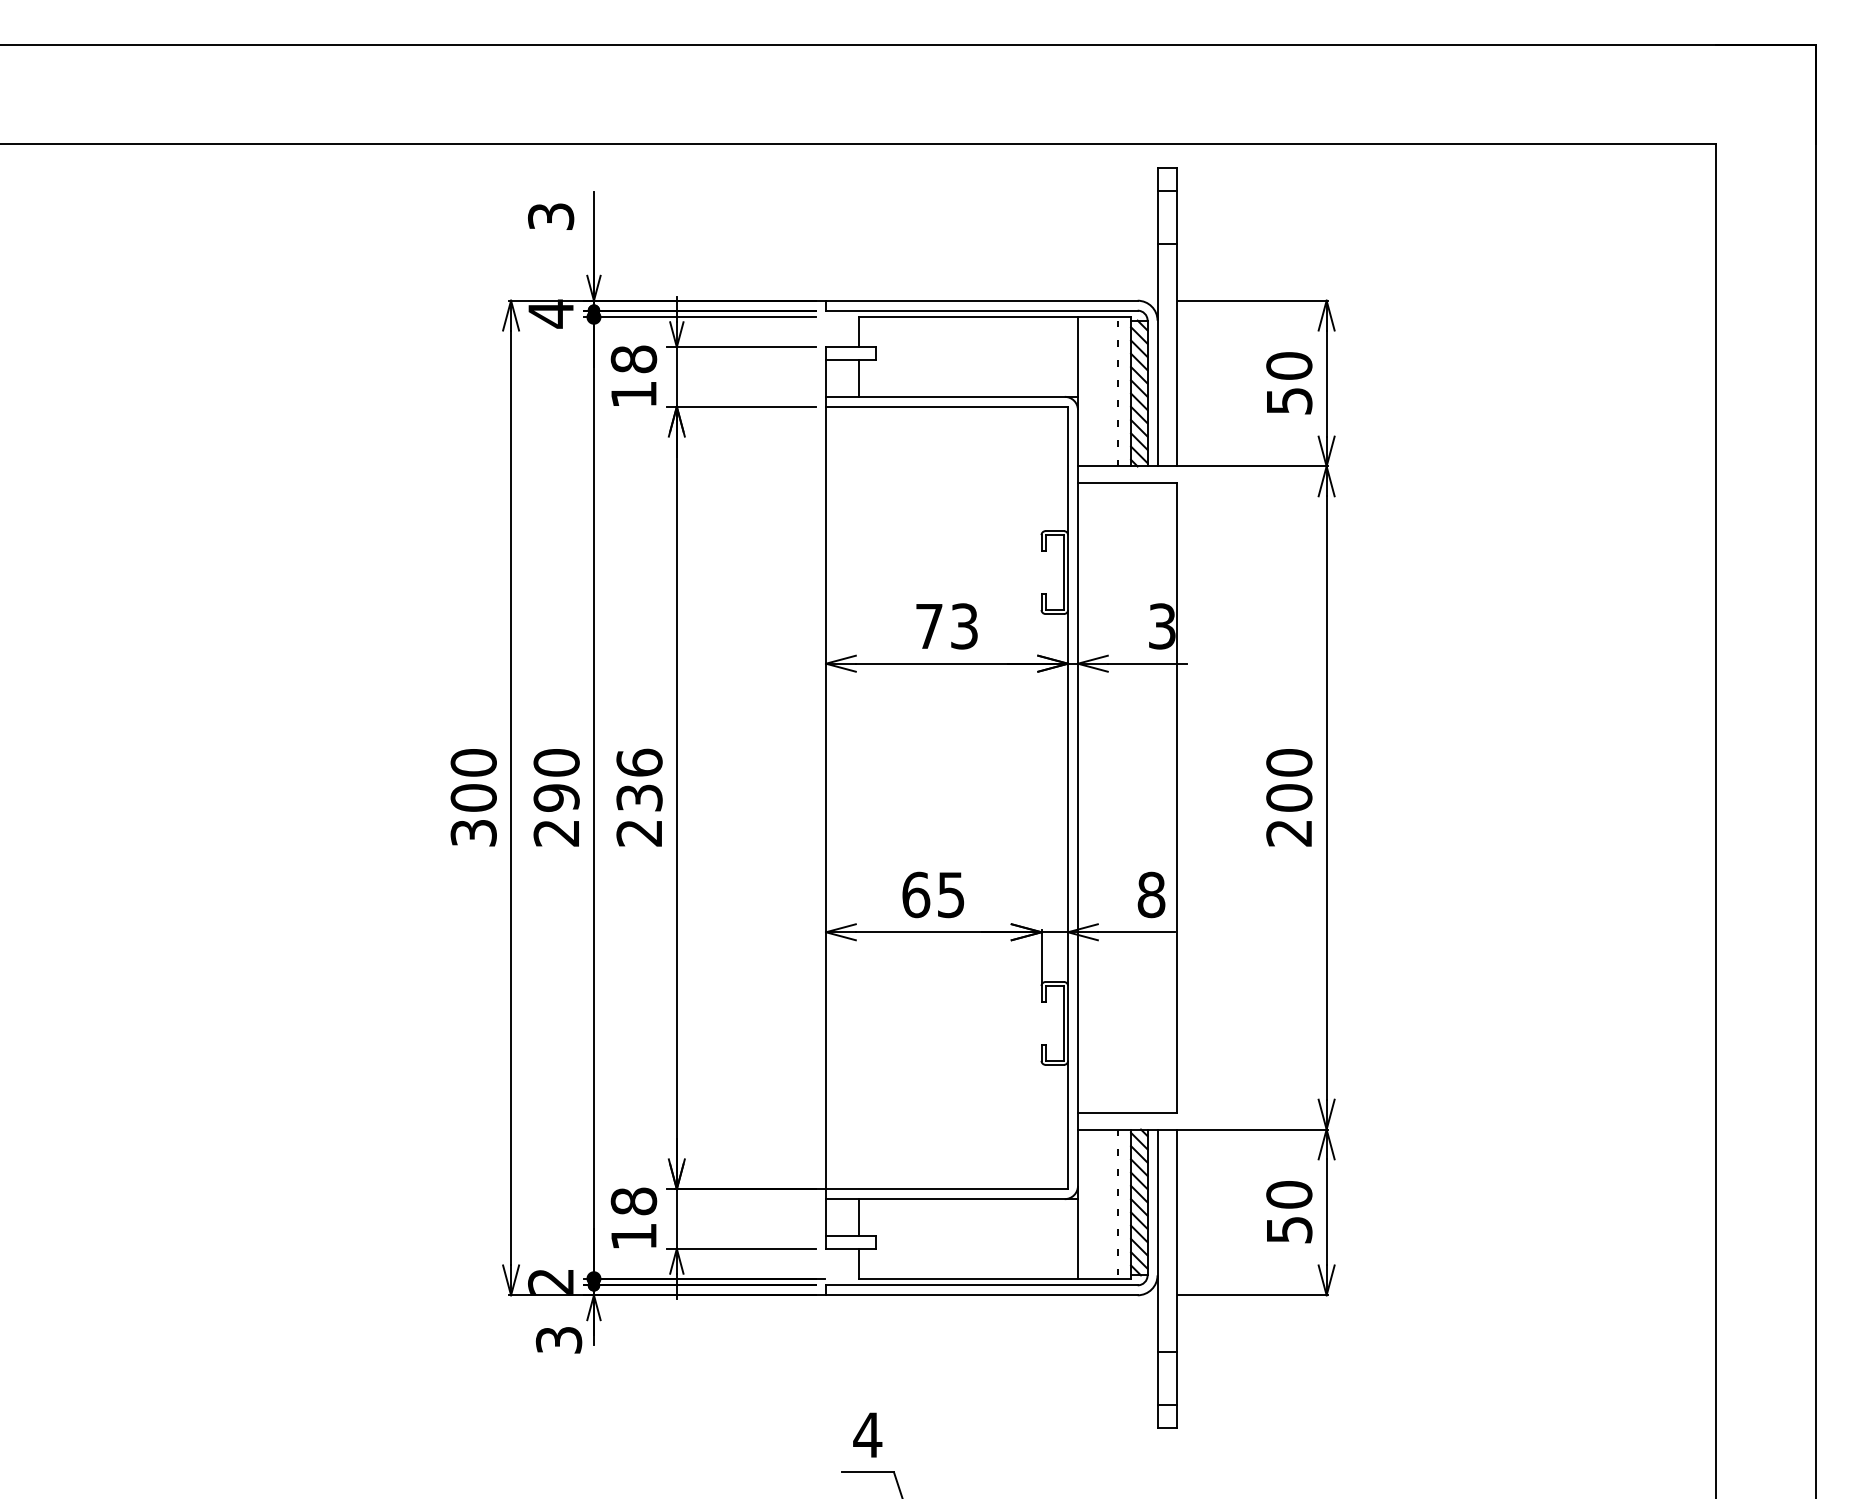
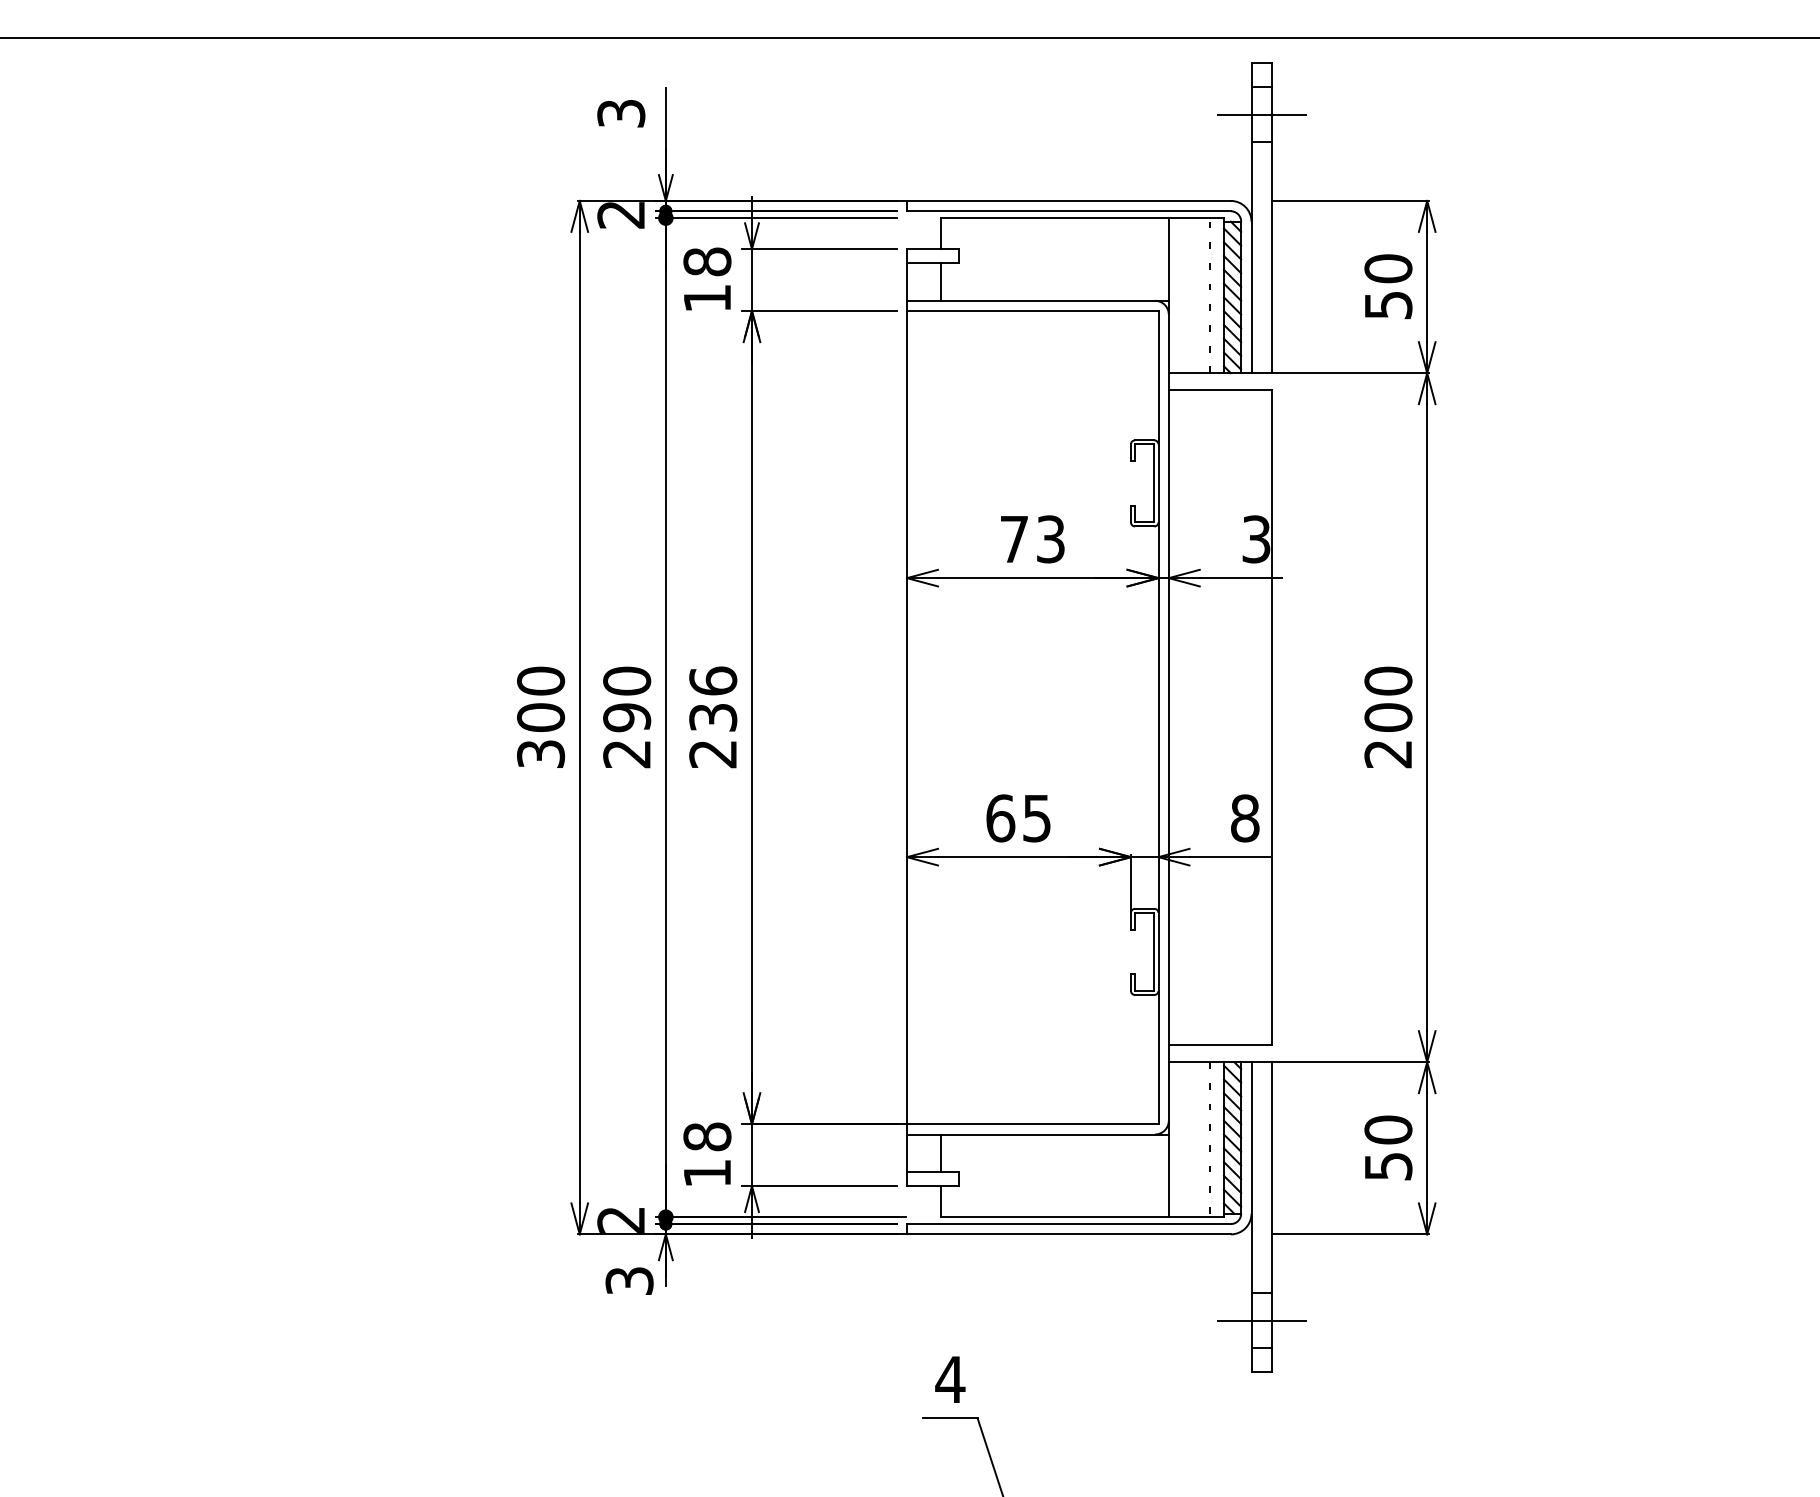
line: (1167, 217) -> (1261, 114), added
text: (550, 313) -> (620, 214), 4 -> 2
line: (1167, 1378) -> (1261, 1320), added

